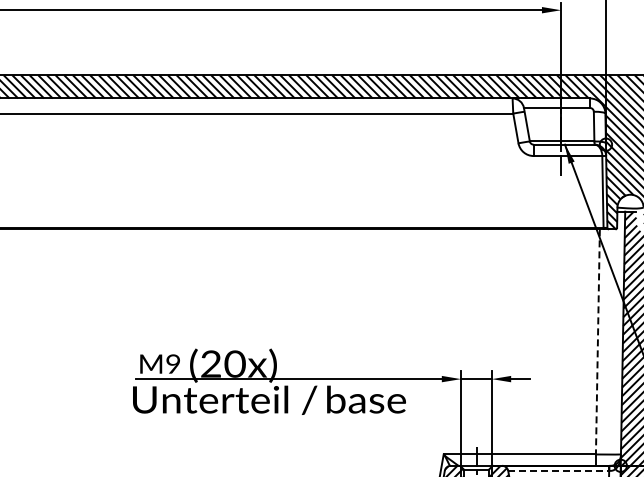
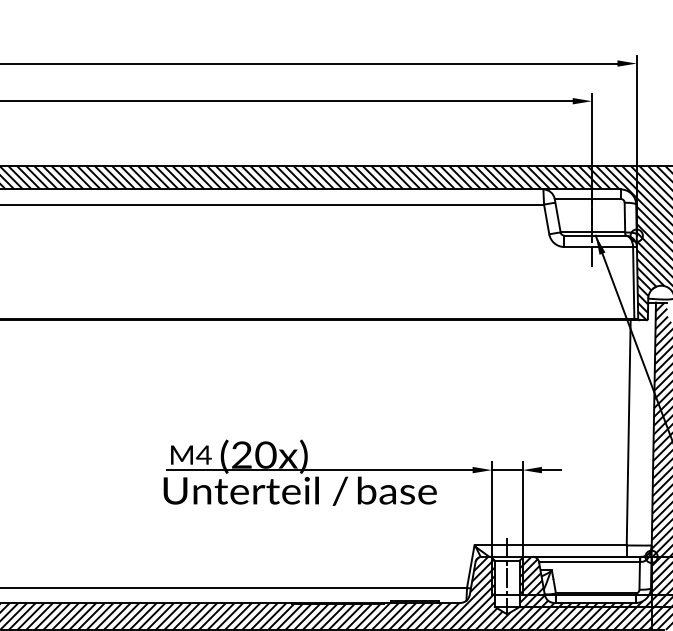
line: (597, 341) -> (628, 432), dashed -> solid
text: (172, 363) -> (203, 454), M9 -> M4
line: (558, 470) -> (589, 561), dashed -> solid

